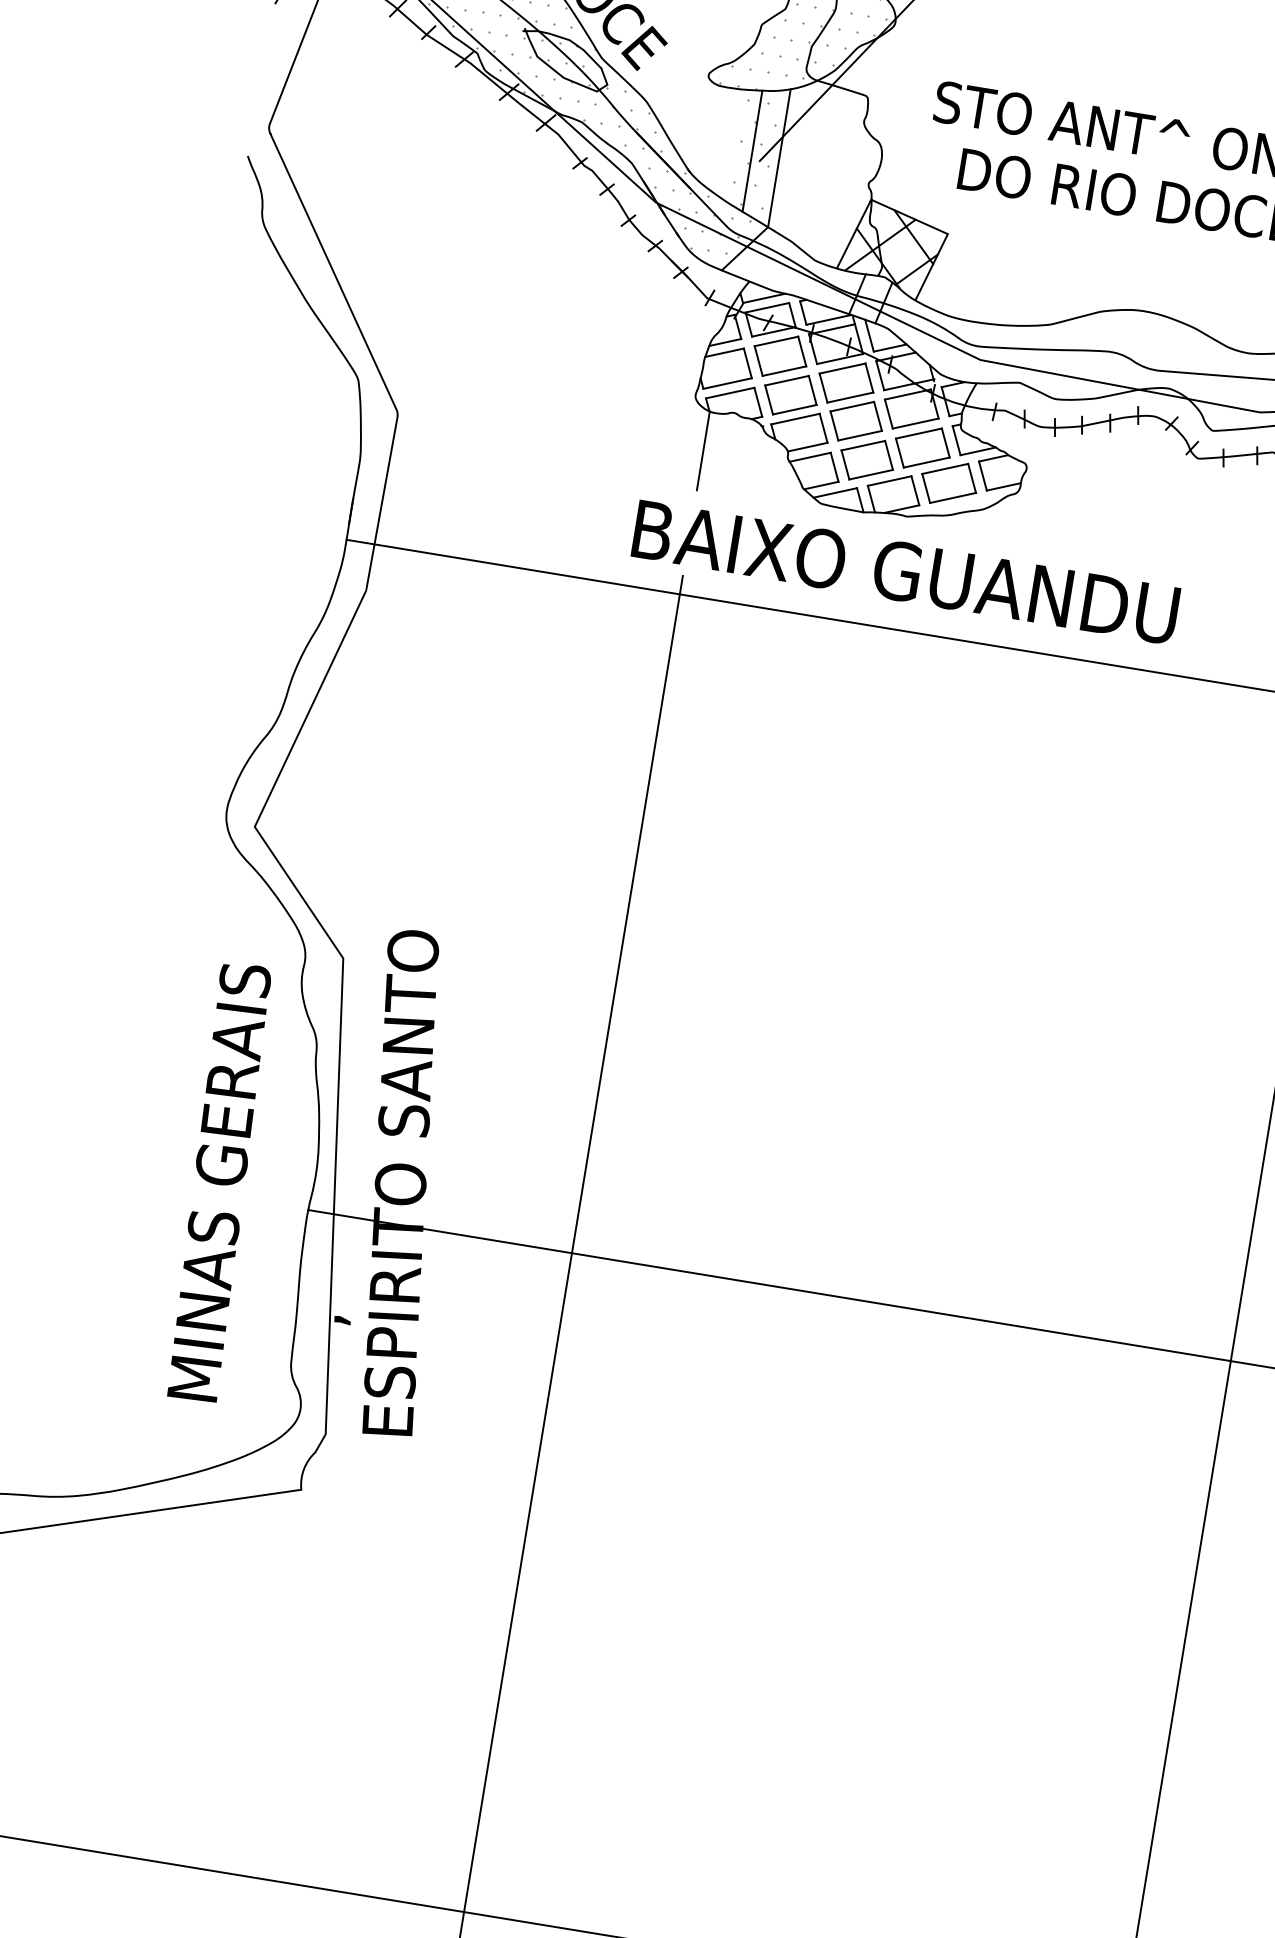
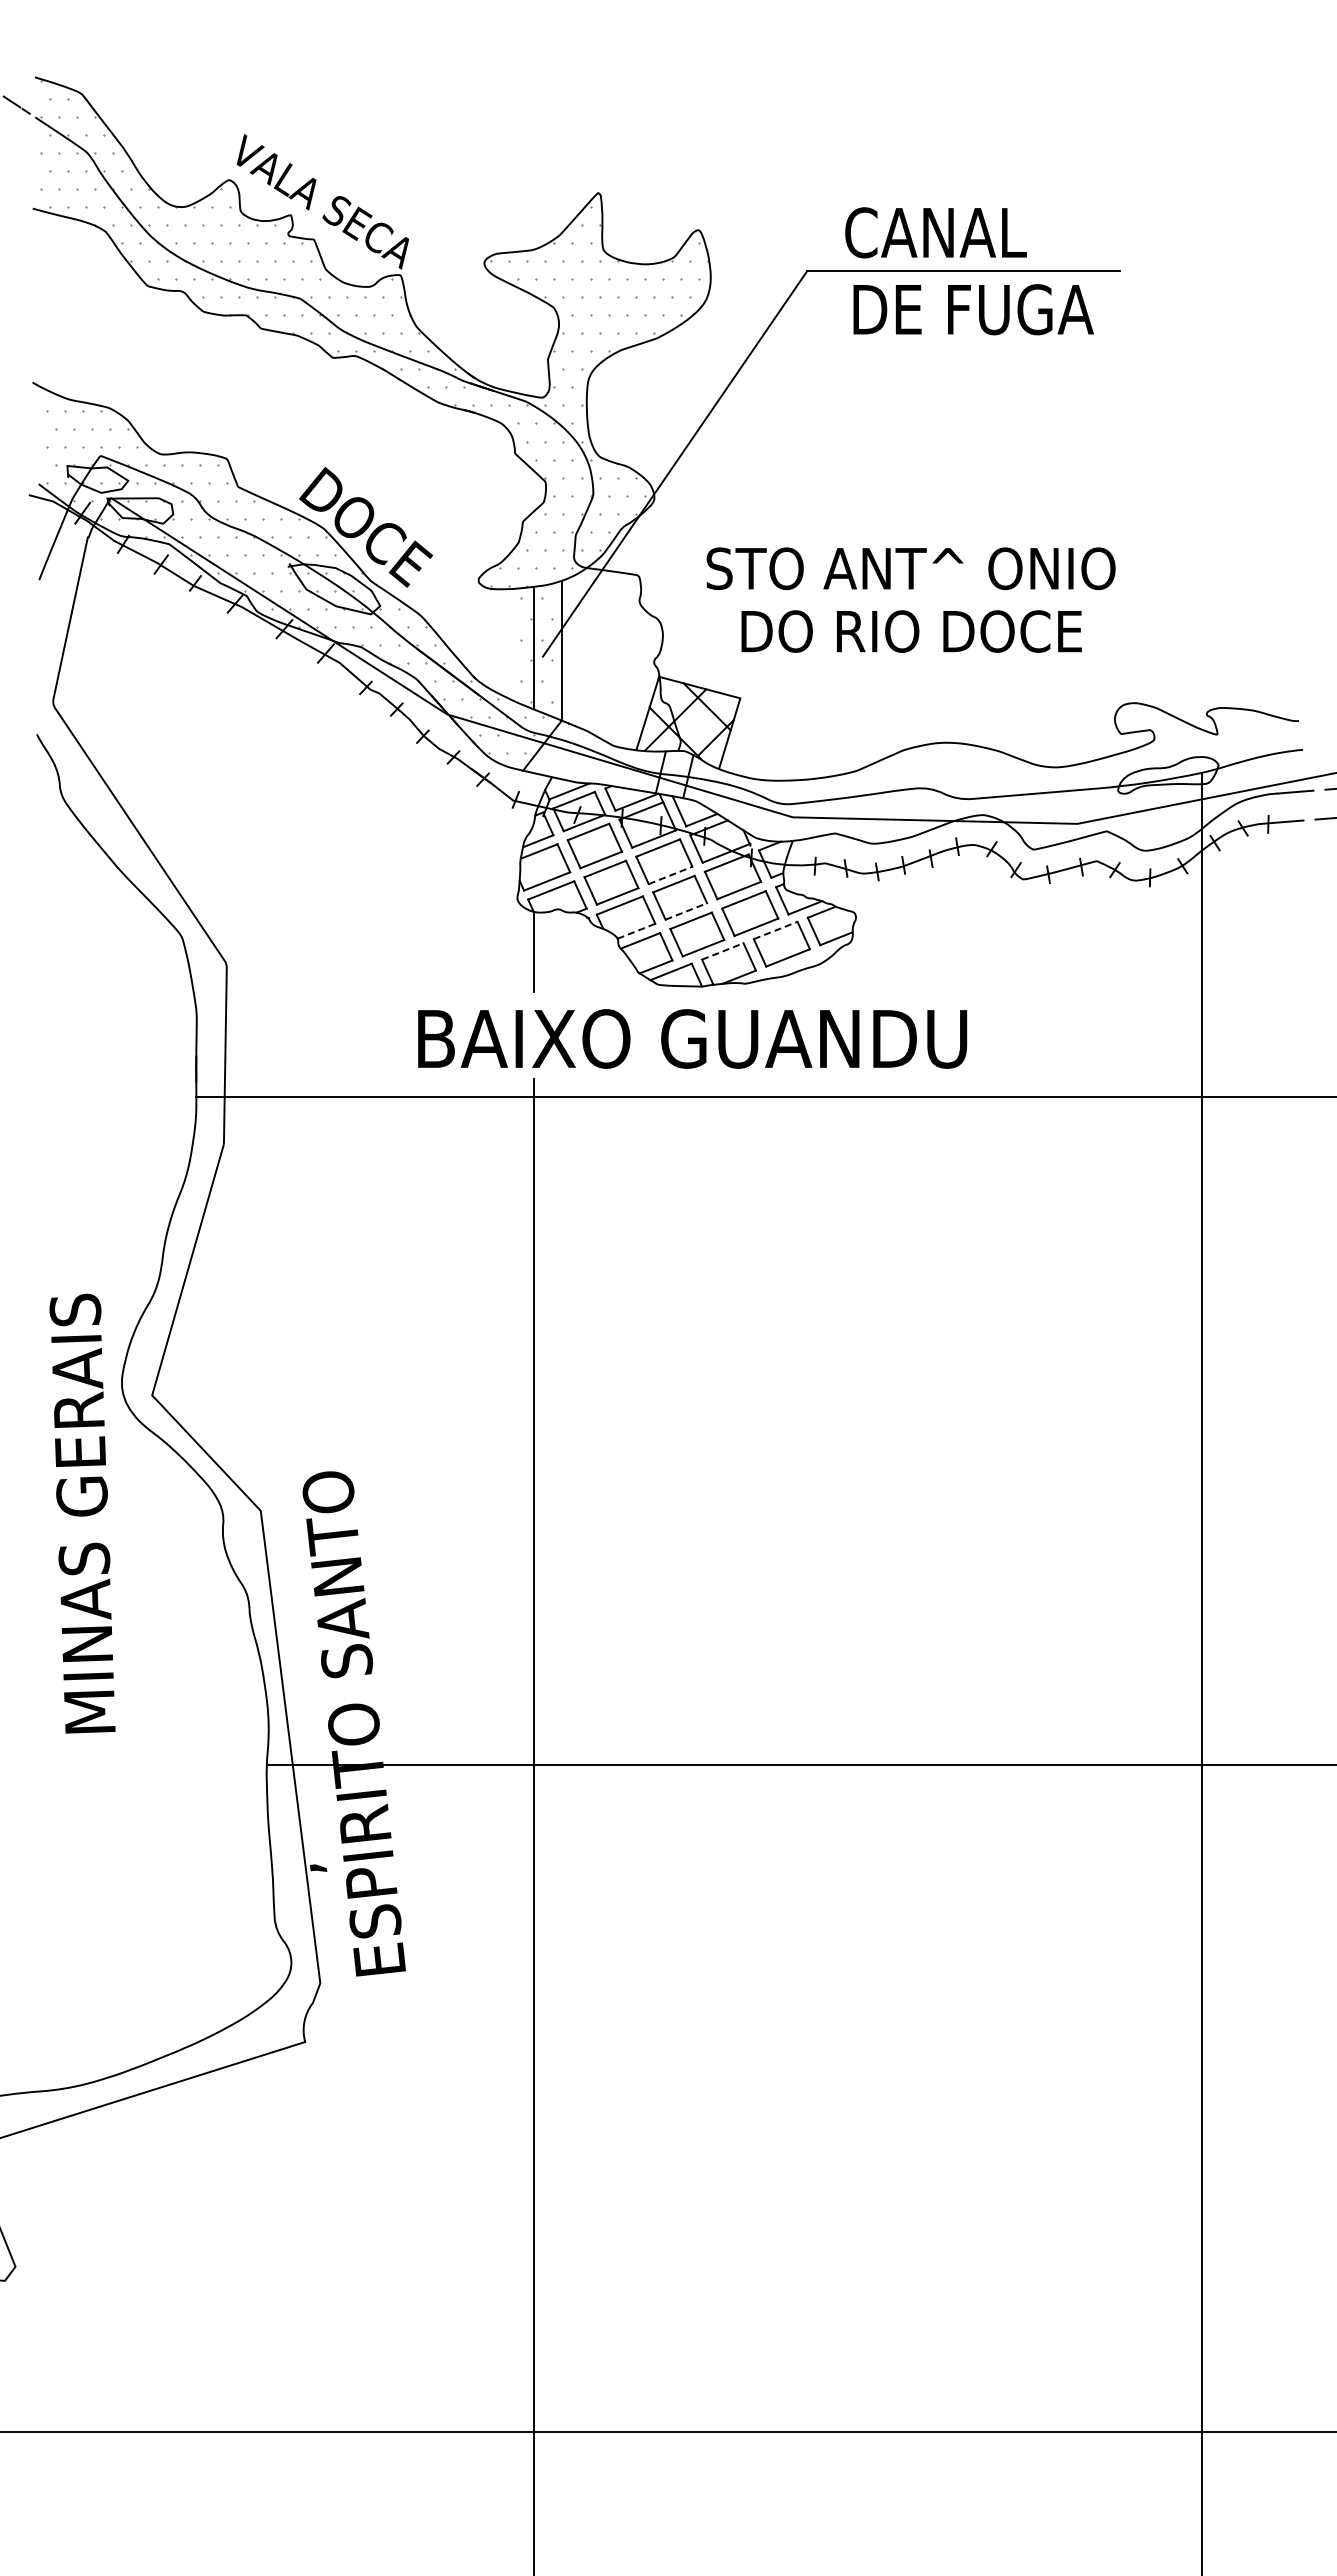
line: (851, 397) -> (671, 875), solid -> dashed
line: (860, 435) -> (686, 911), solid -> dashed
line: (807, 447) -> (636, 931), solid -> dashed
line: (946, 469) -> (776, 930), solid -> dashed
line: (890, 481) -> (723, 951), solid -> dashed
text: (905, 571) -> (692, 1038), moved
text: (219, 1181) -> (82, 1513), moved

